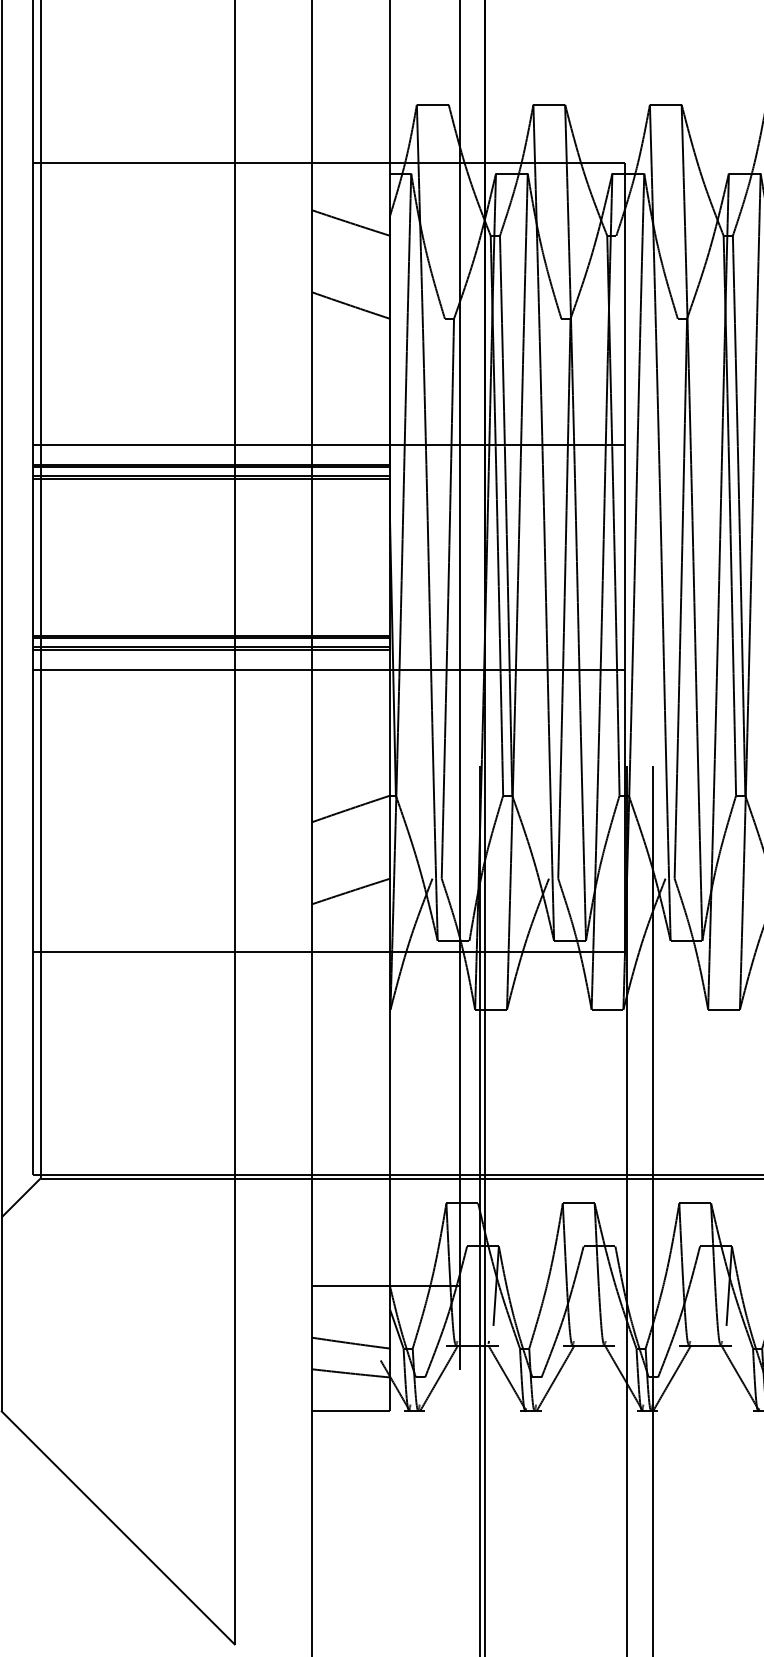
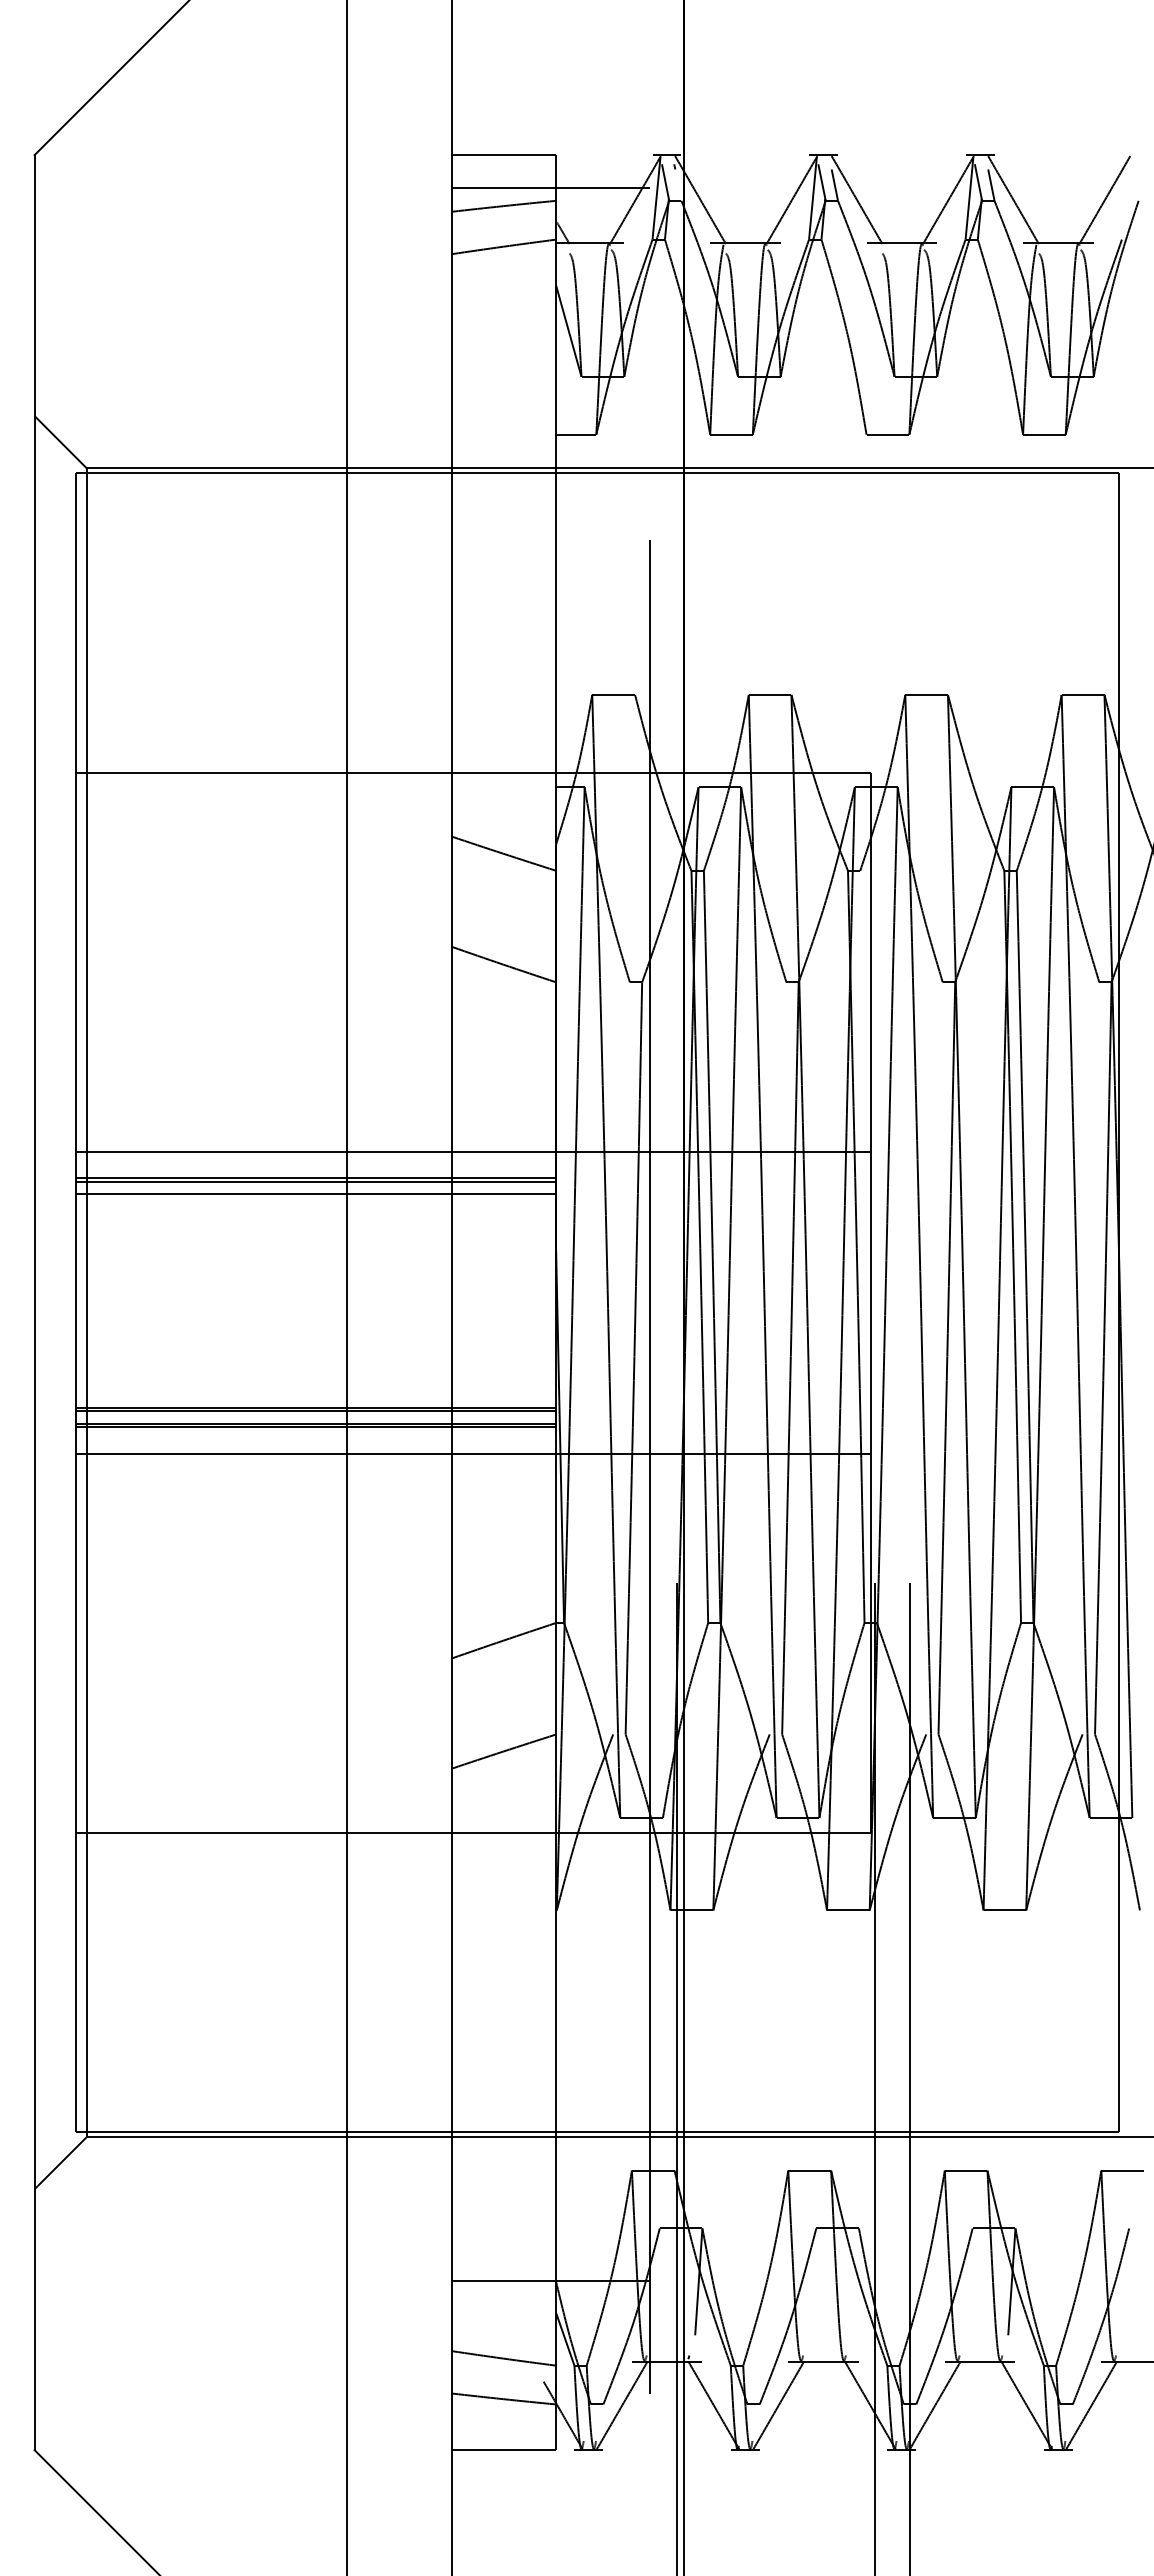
line: (211, 478) -> (316, 1197), removed

